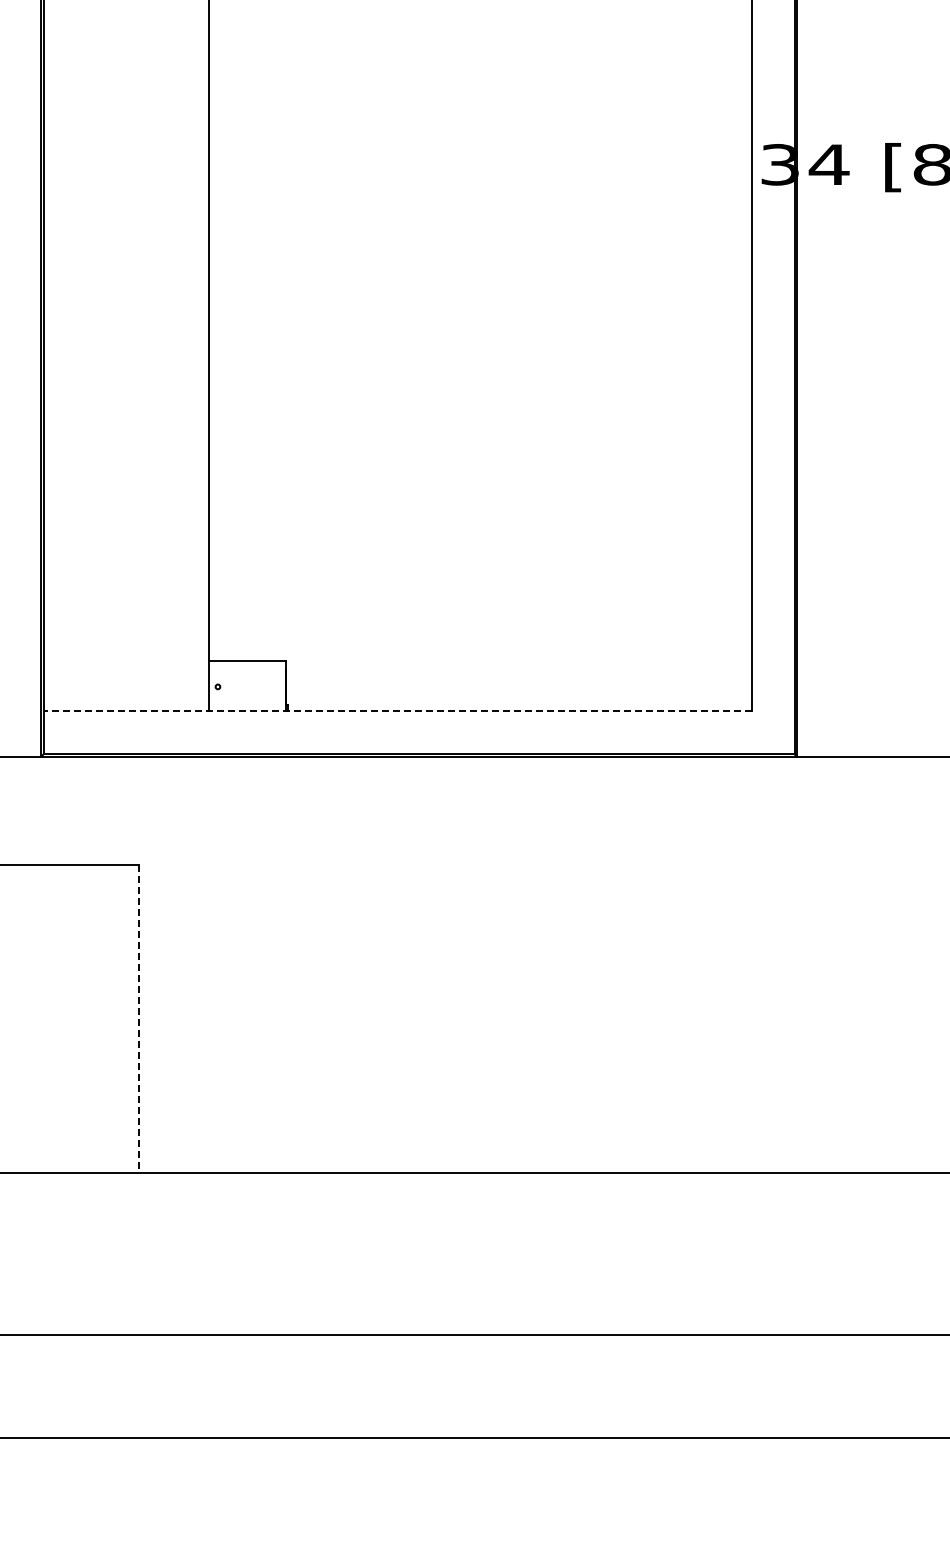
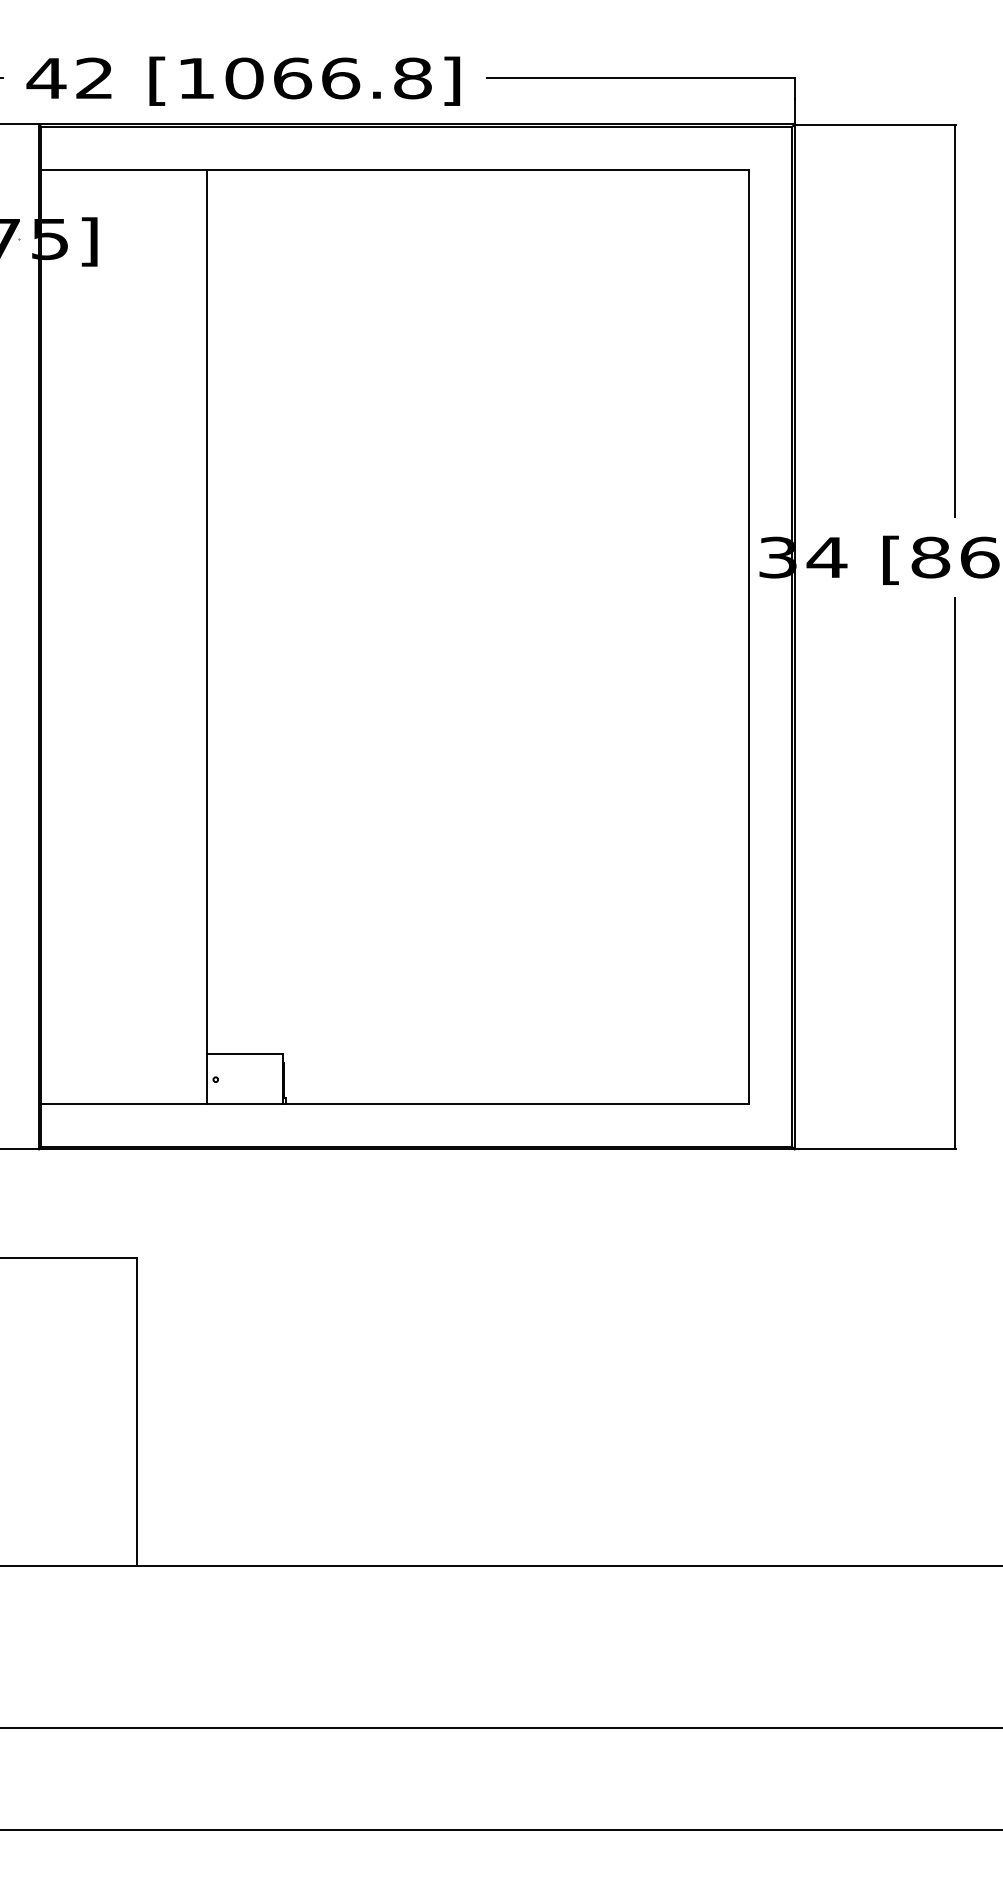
line: (396, 711) -> (394, 1104), dashed -> solid
line: (139, 1019) -> (137, 1412), dashed -> solid

